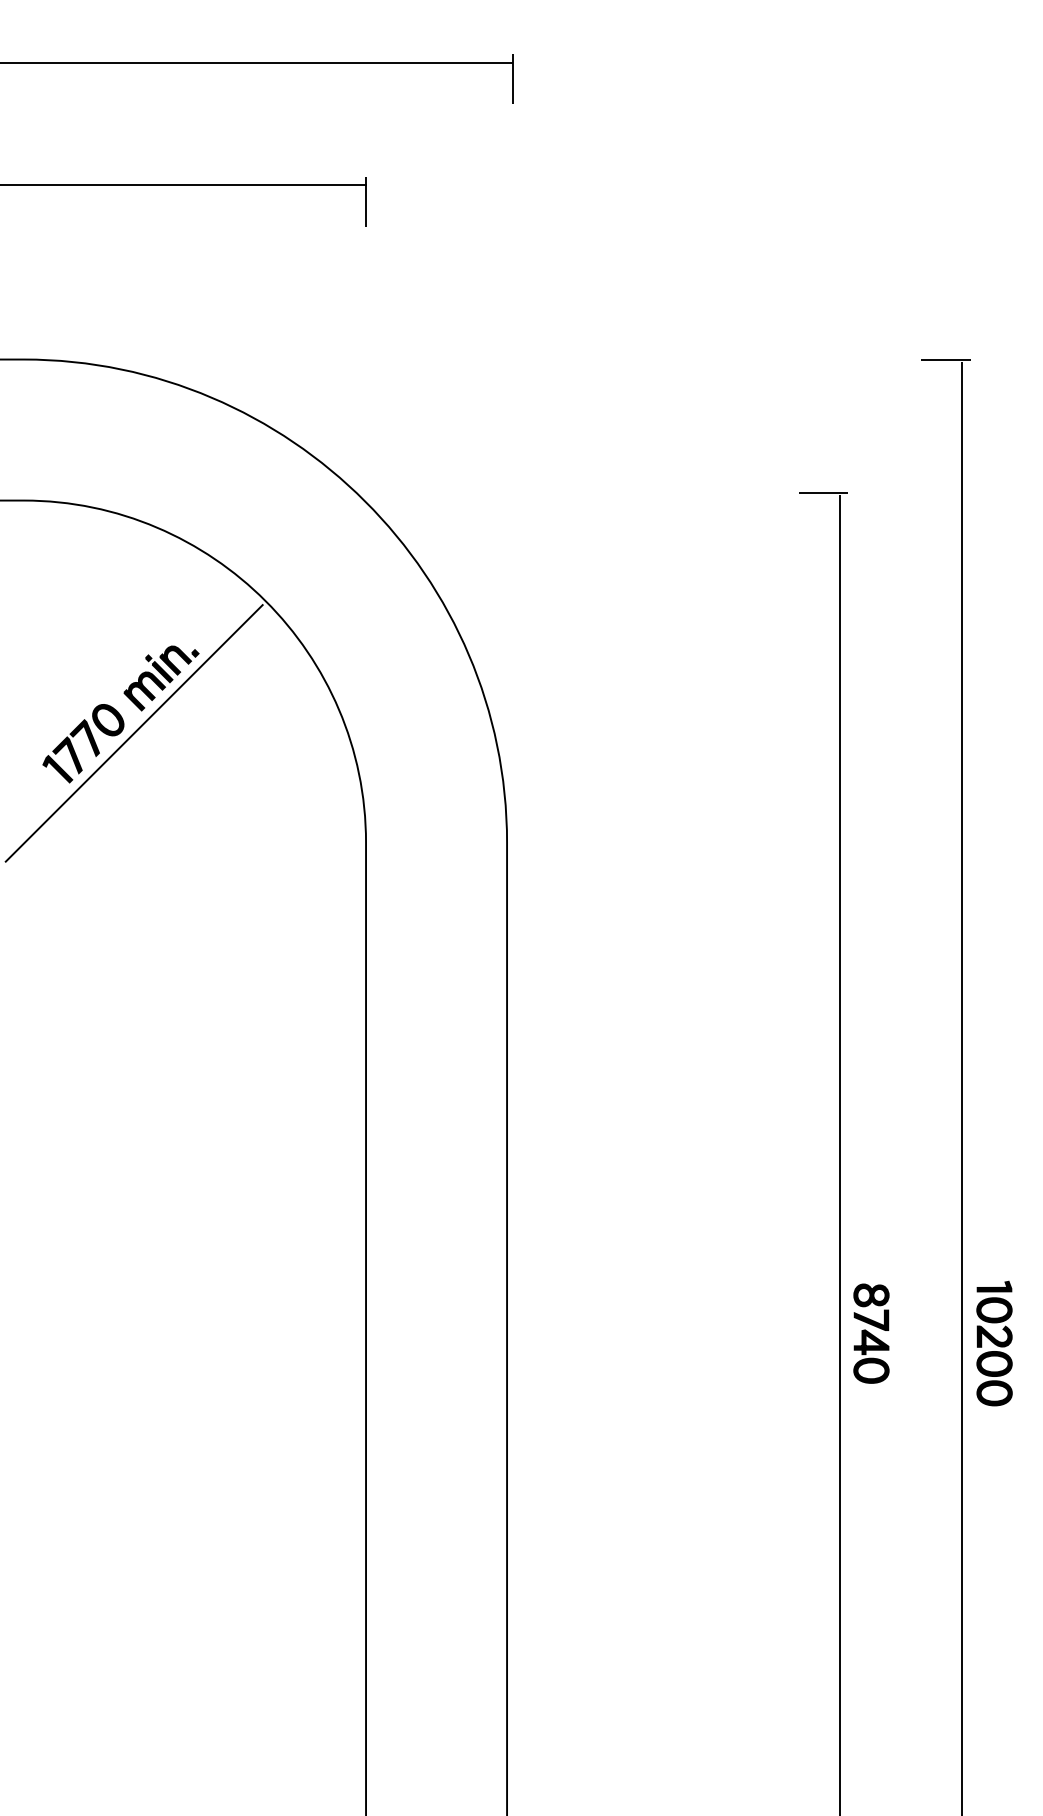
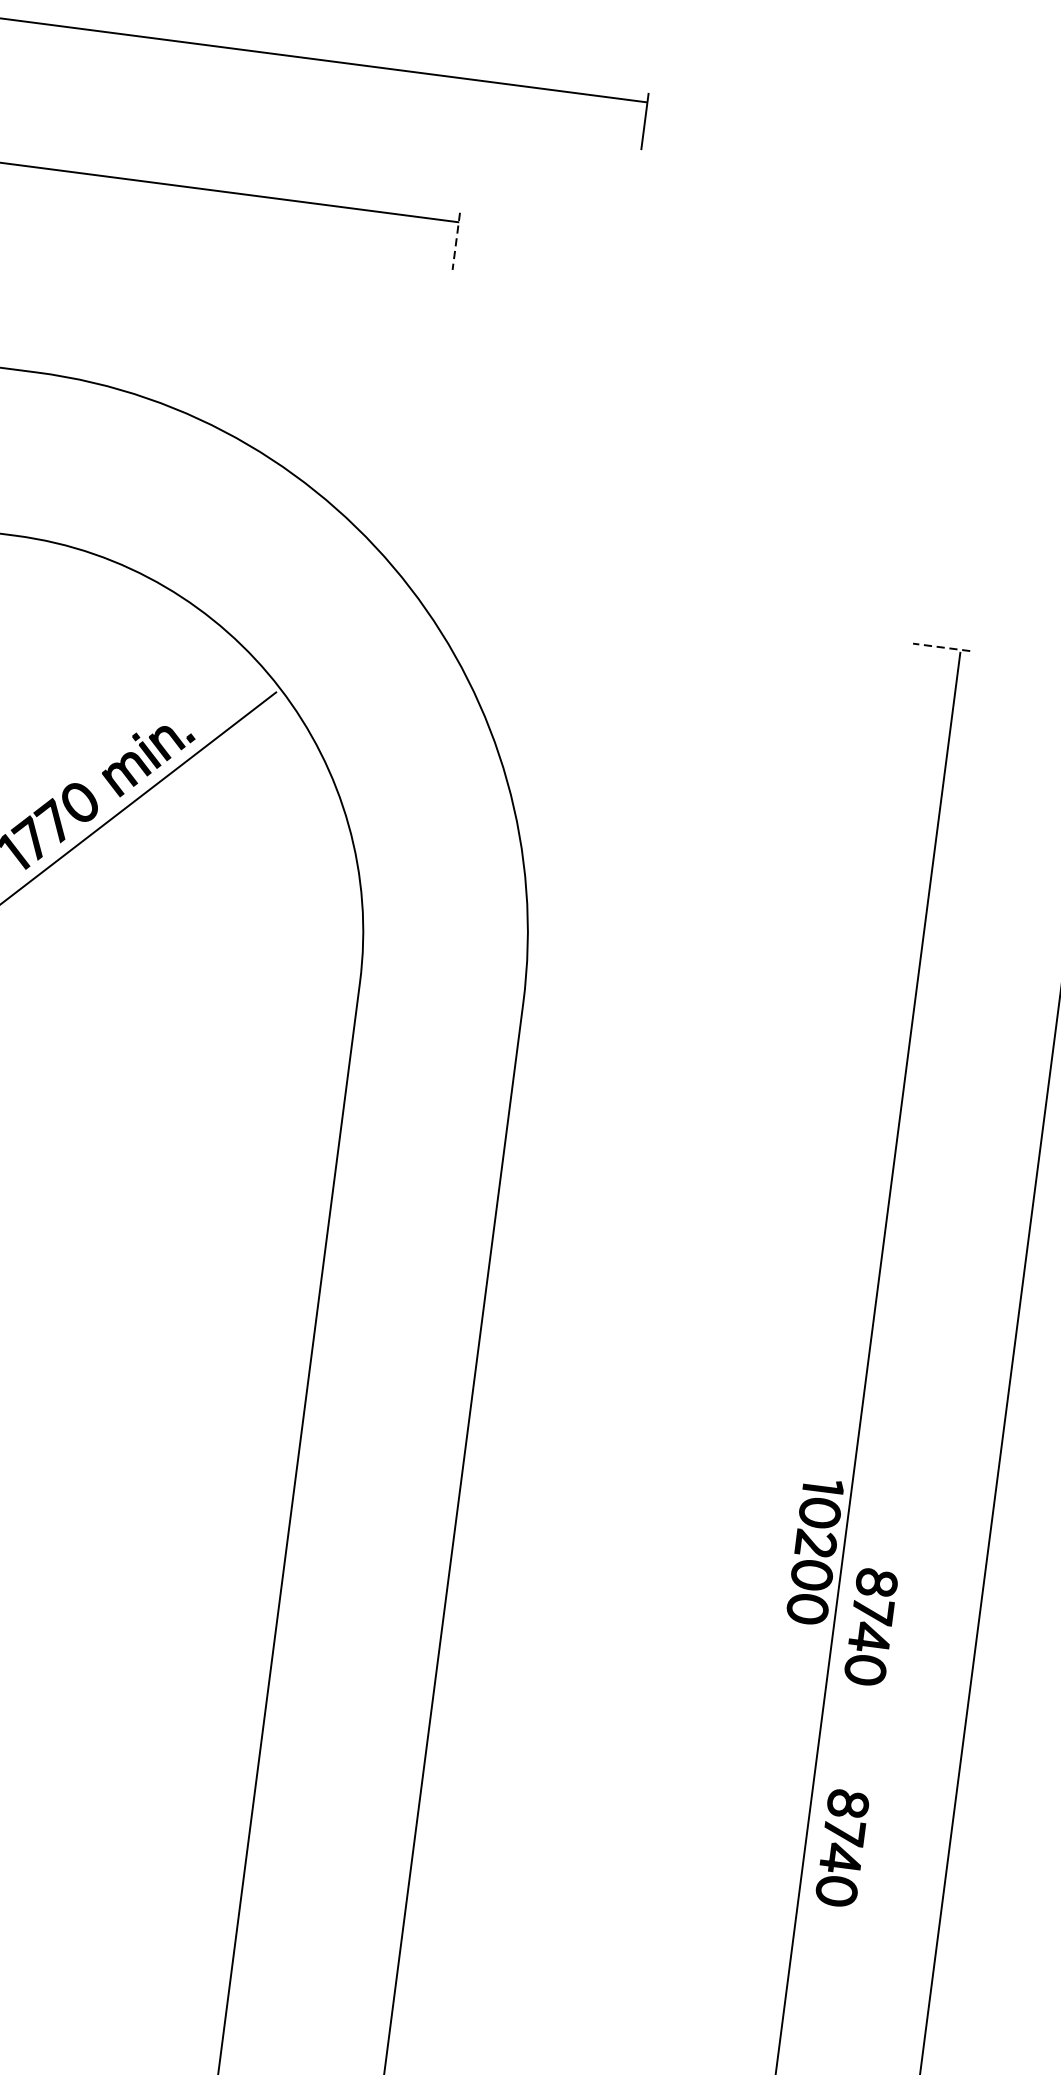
line: (366, 201) -> (456, 241), solid -> dashed
line: (823, 493) -> (941, 647), solid -> dashed
part: (994, 1343) -> (815, 1551), moved
part: (871, 1524) -> (842, 1848), added

